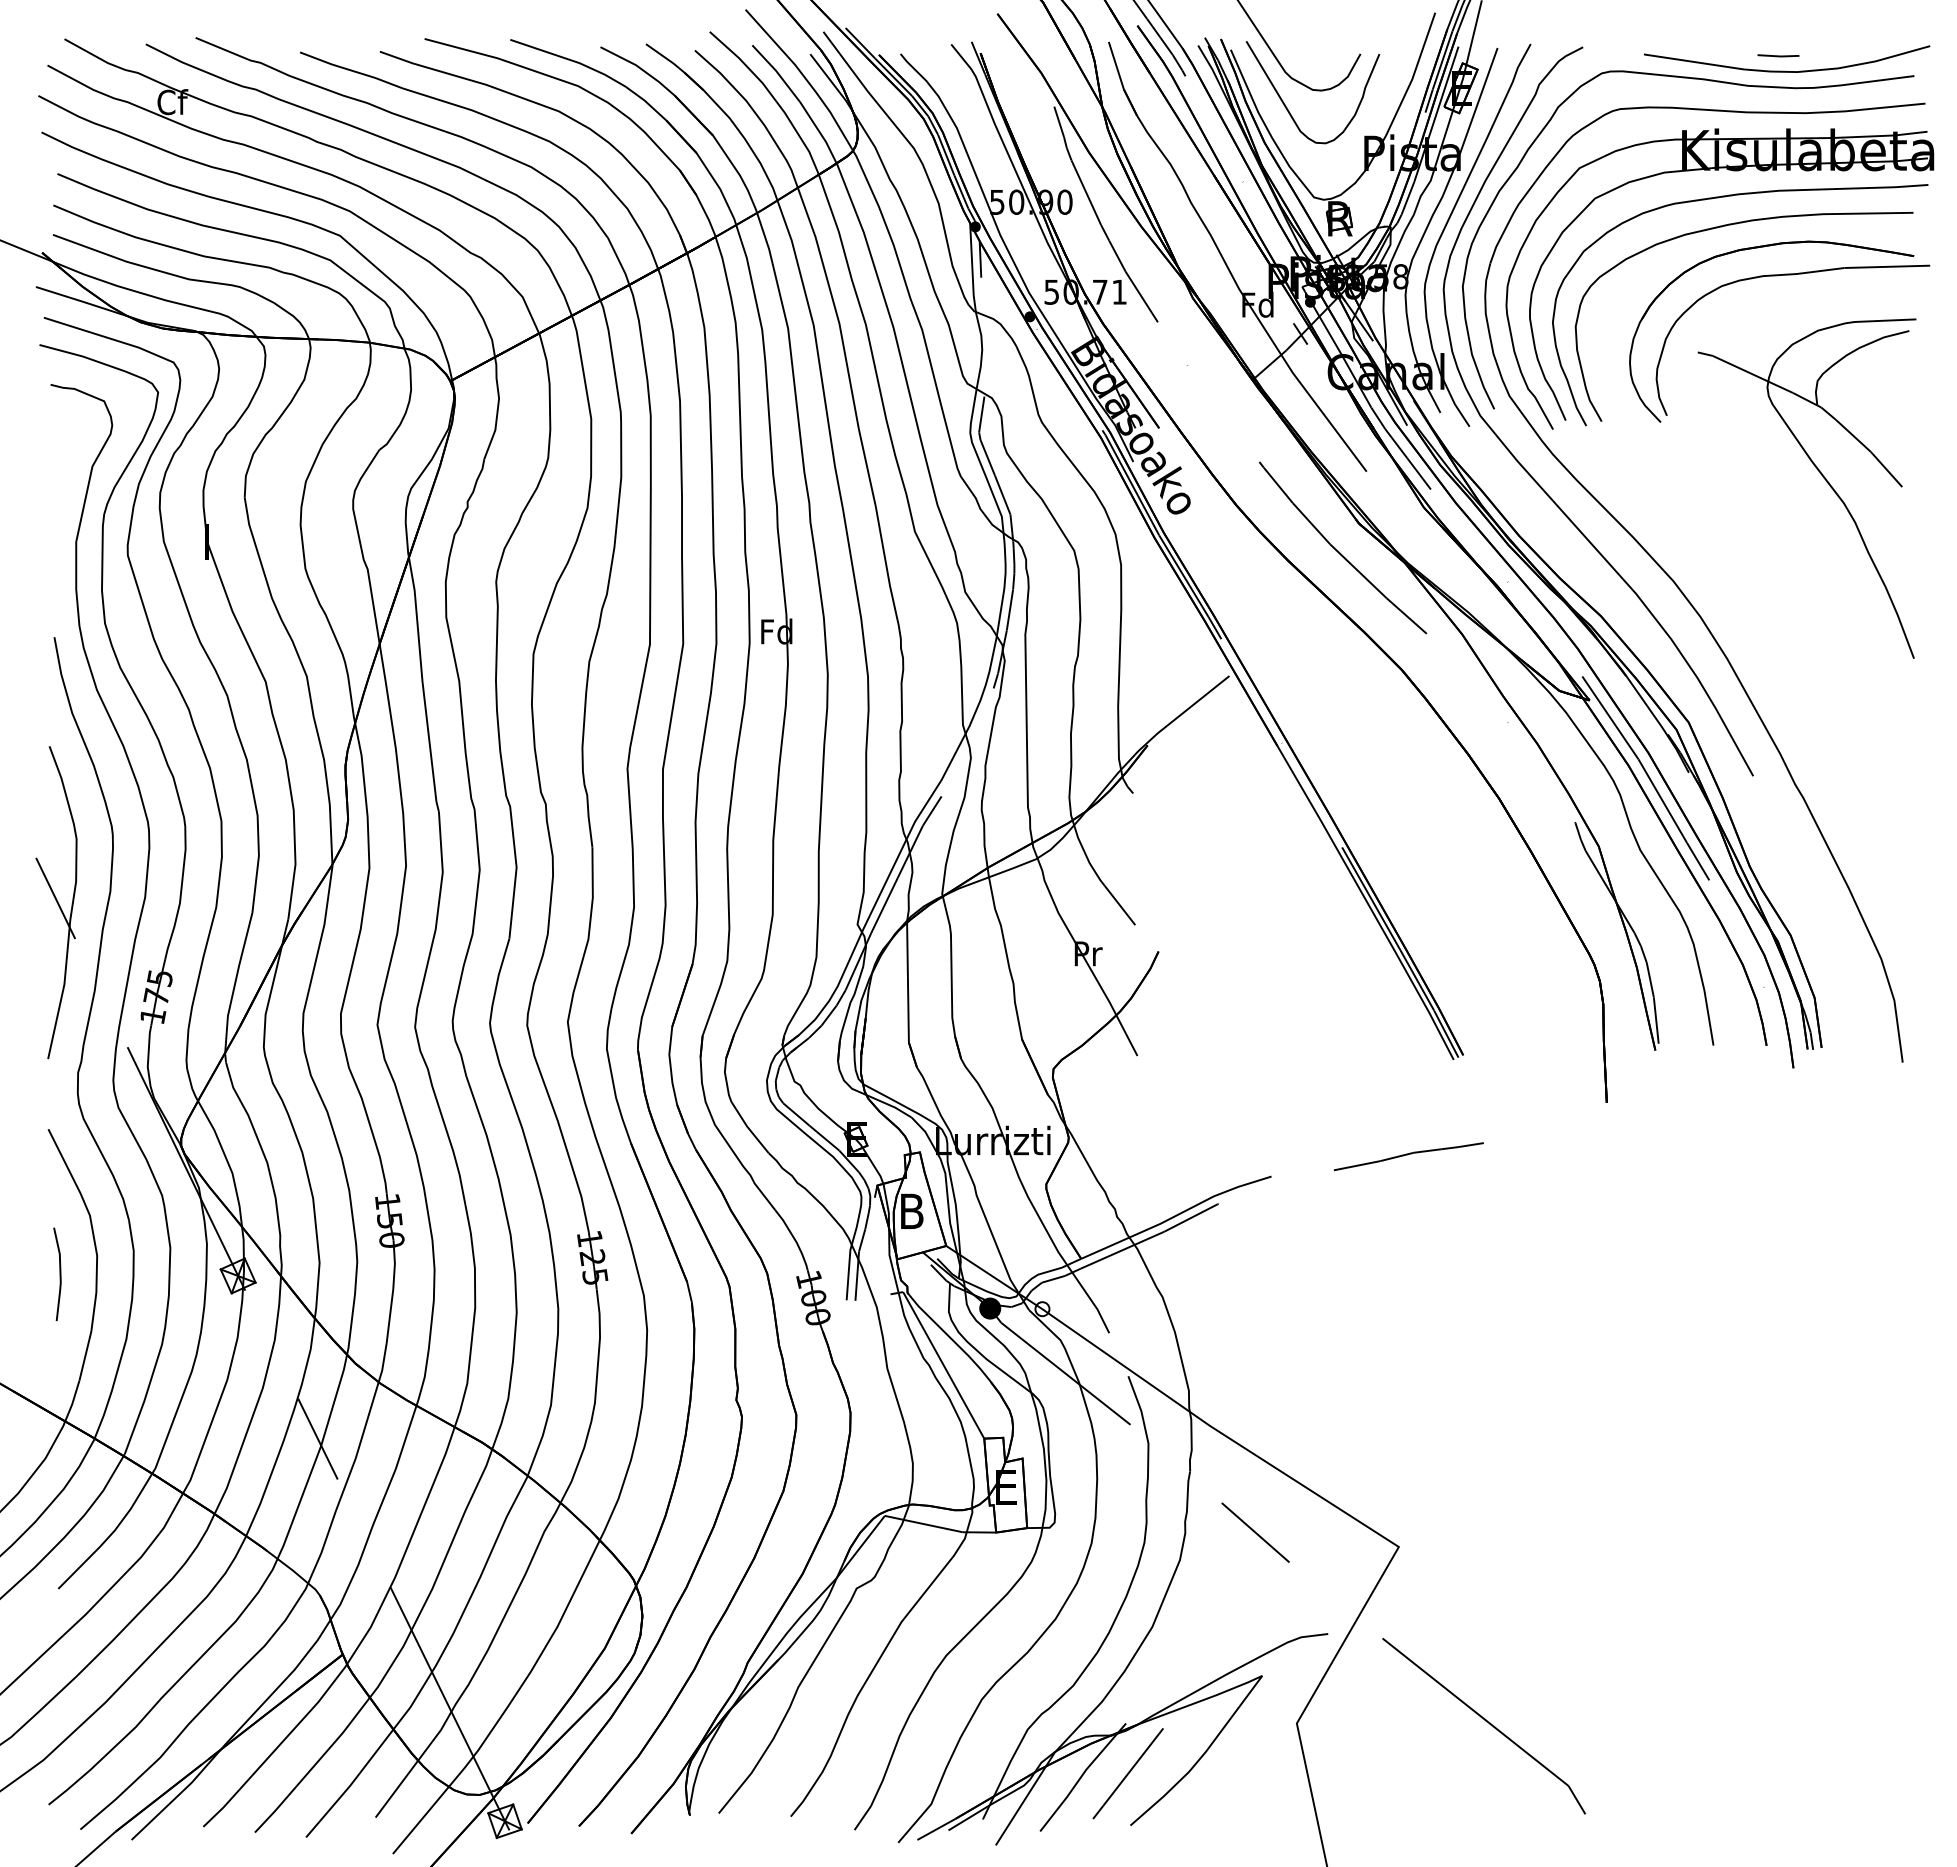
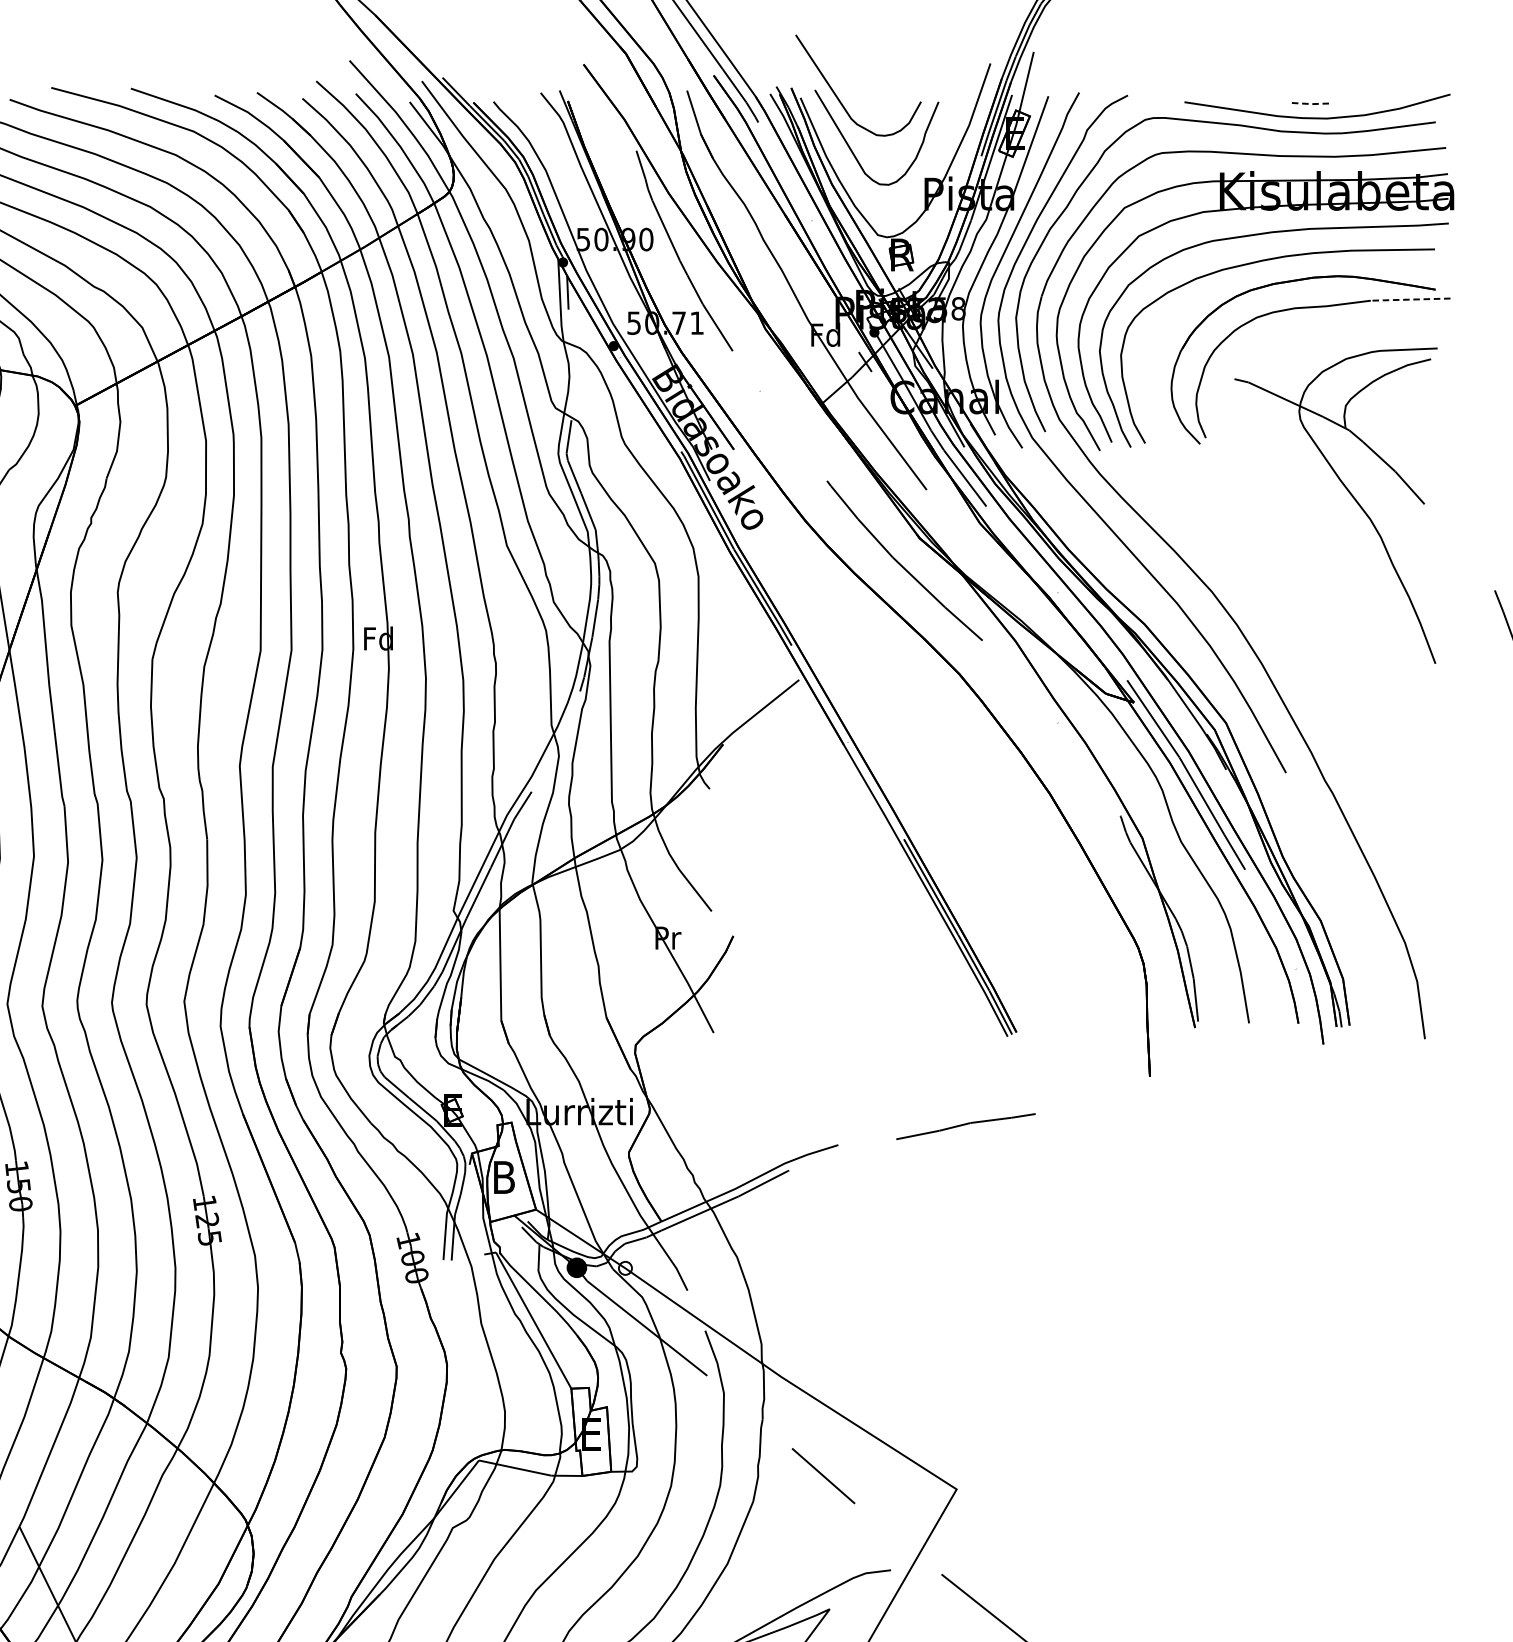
line: (1778, 56) -> (1309, 104), solid -> dashed
line: (1887, 266) -> (1410, 299), solid -> dashed

